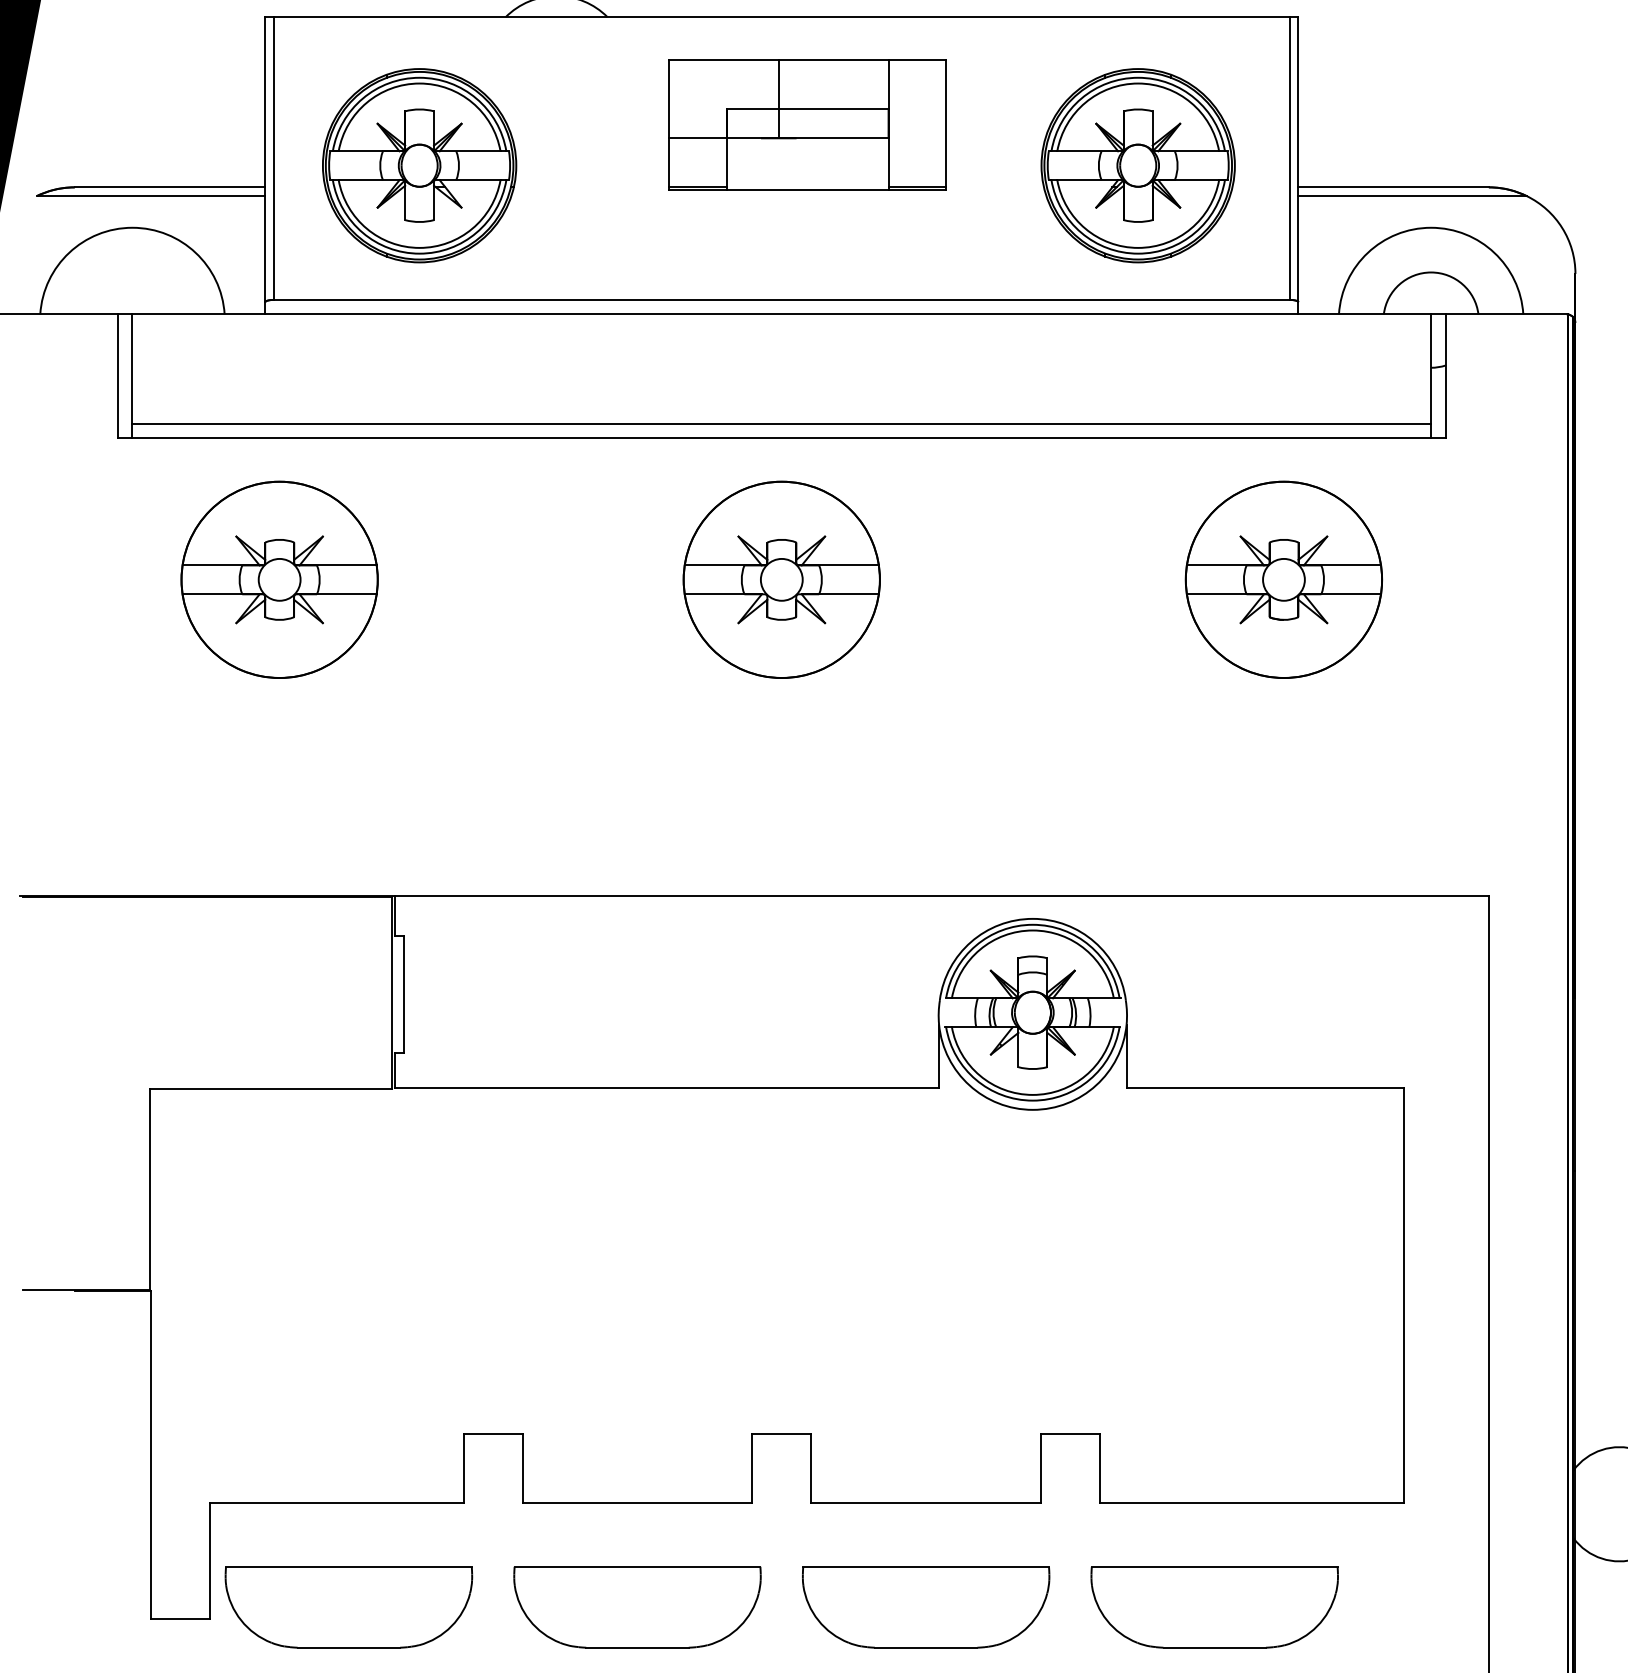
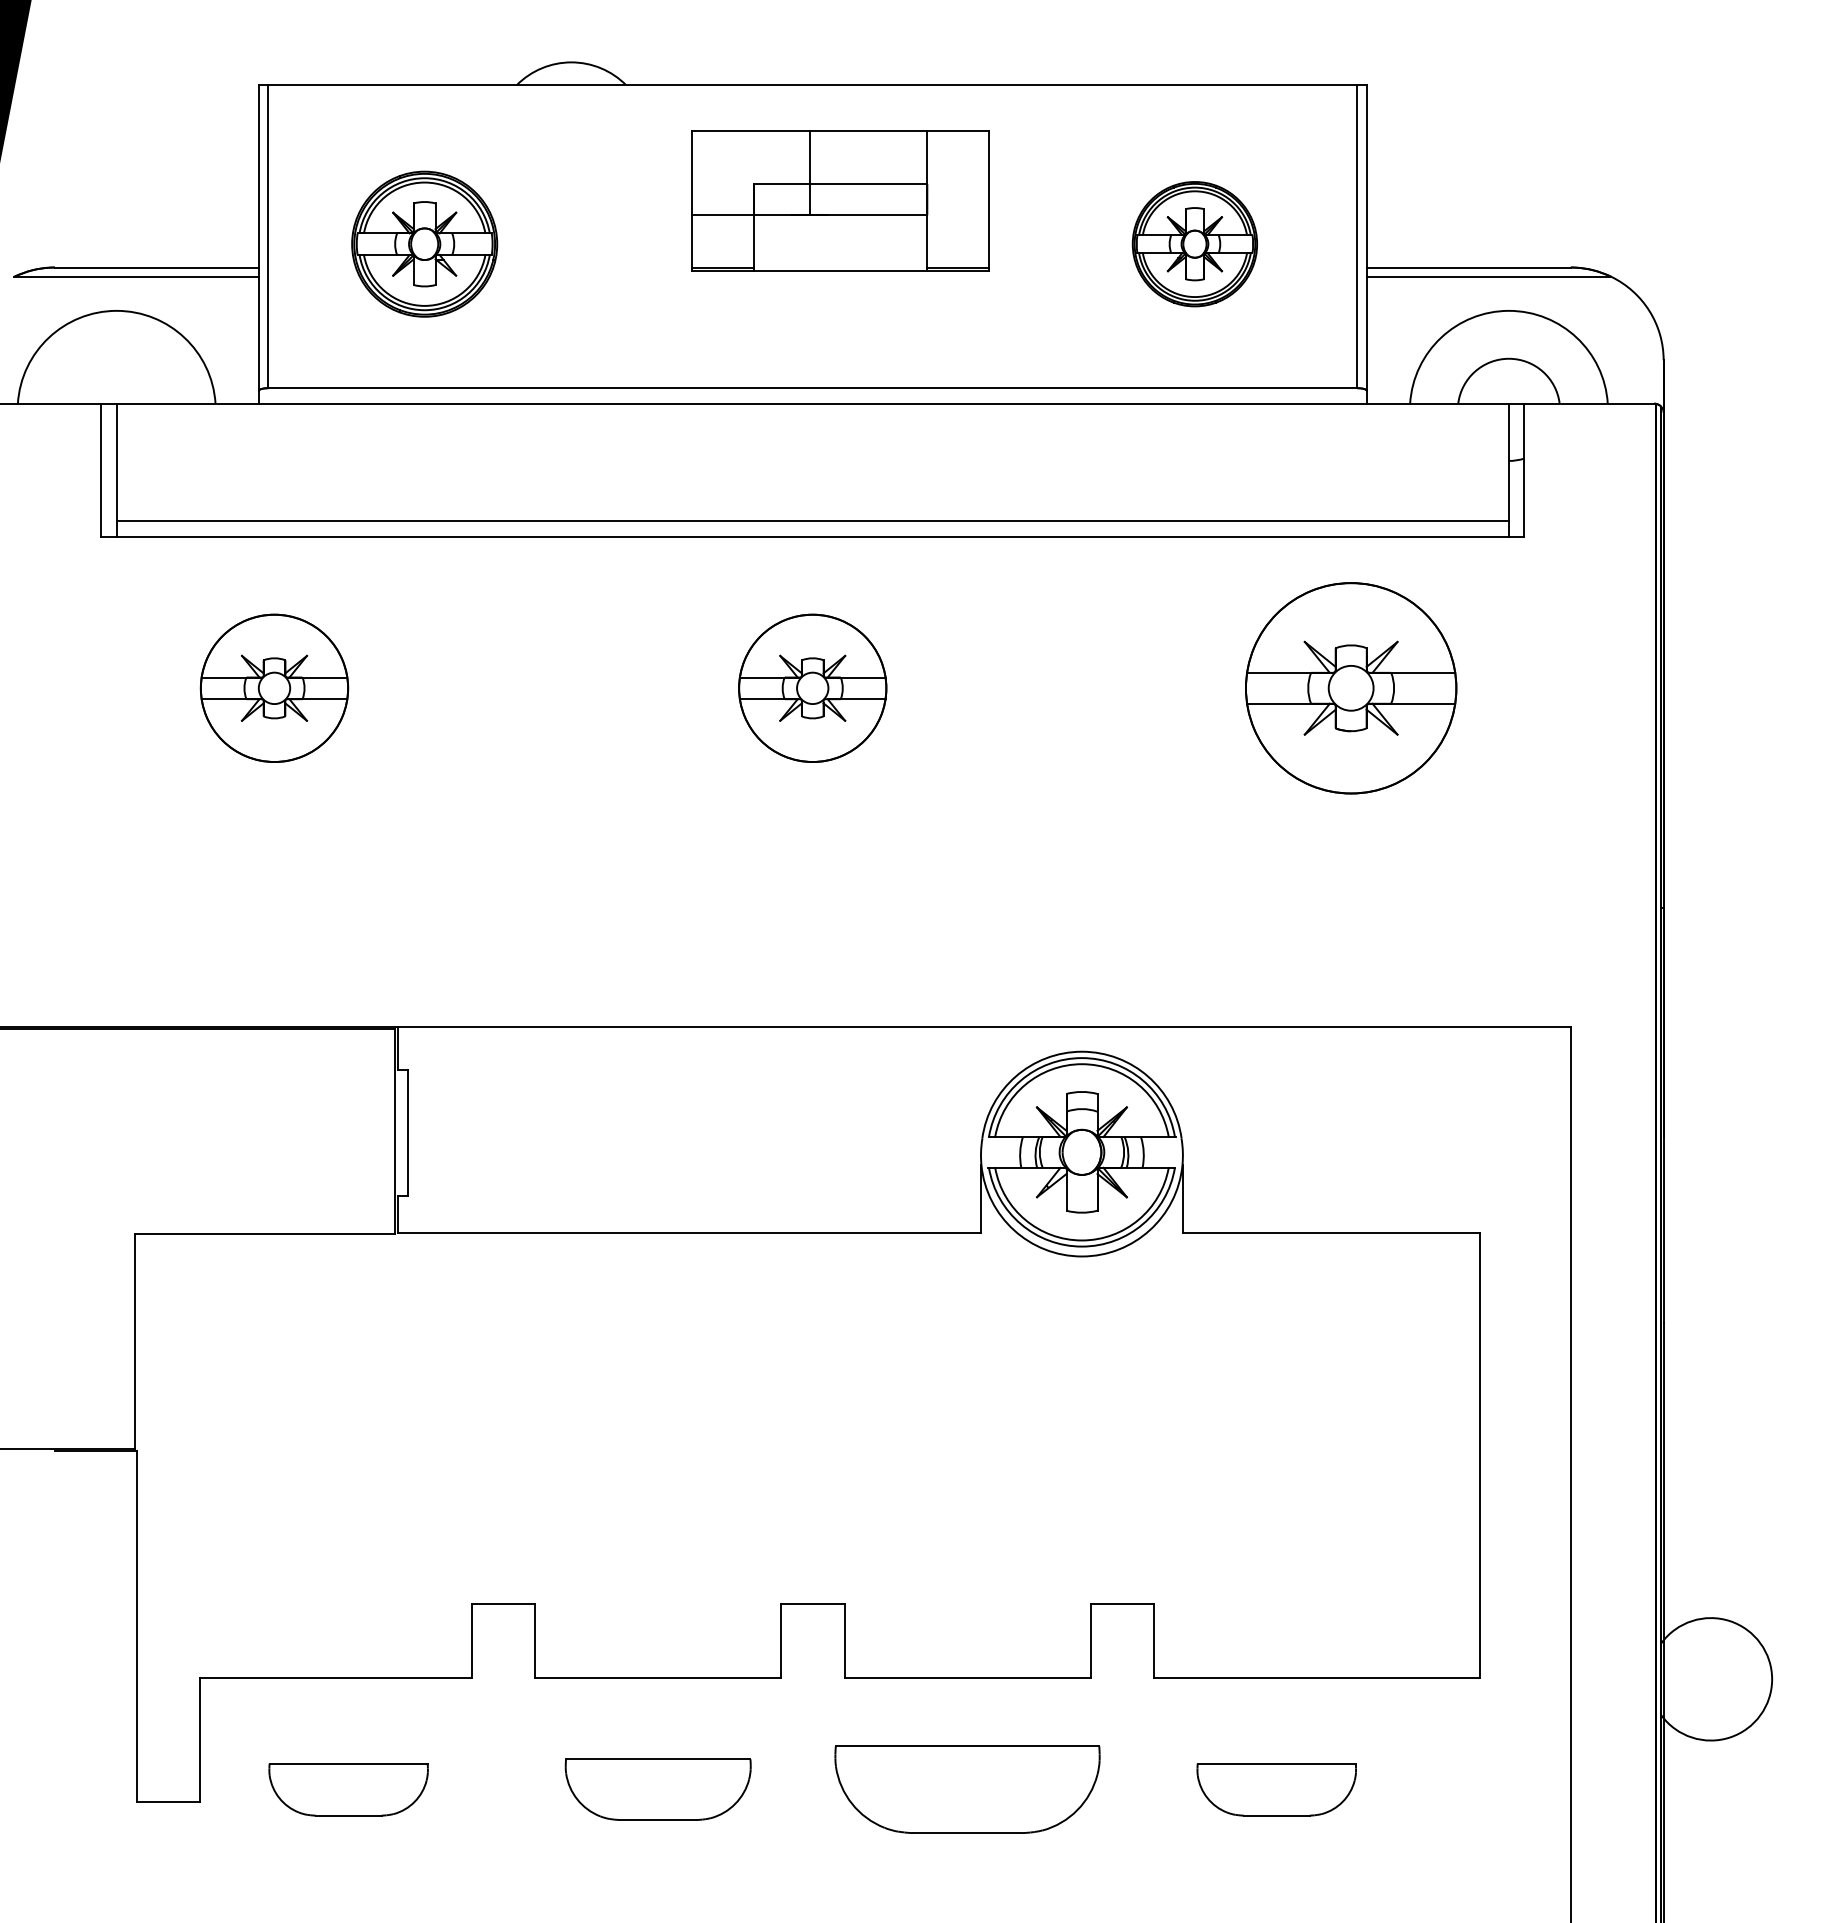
part: (419, 164) -> (424, 243), size x0.7
part: (1137, 164) -> (1194, 243), size x0.6
part: (279, 580) -> (274, 688), size x0.7
part: (781, 580) -> (812, 688), size x0.7
part: (348, 1607) -> (348, 1789), size x0.6
part: (637, 1607) -> (658, 1789), size x0.7
part: (1214, 1607) -> (1276, 1789), size x0.6

